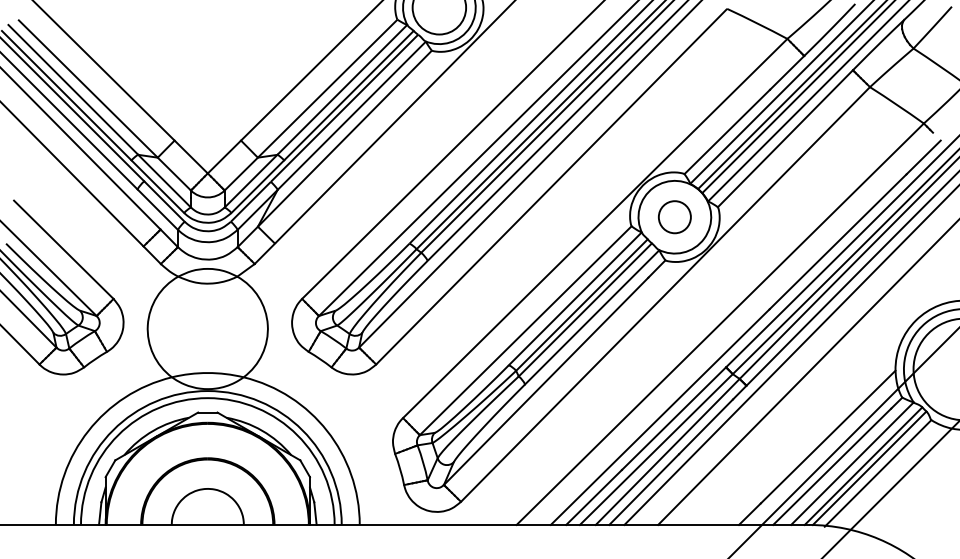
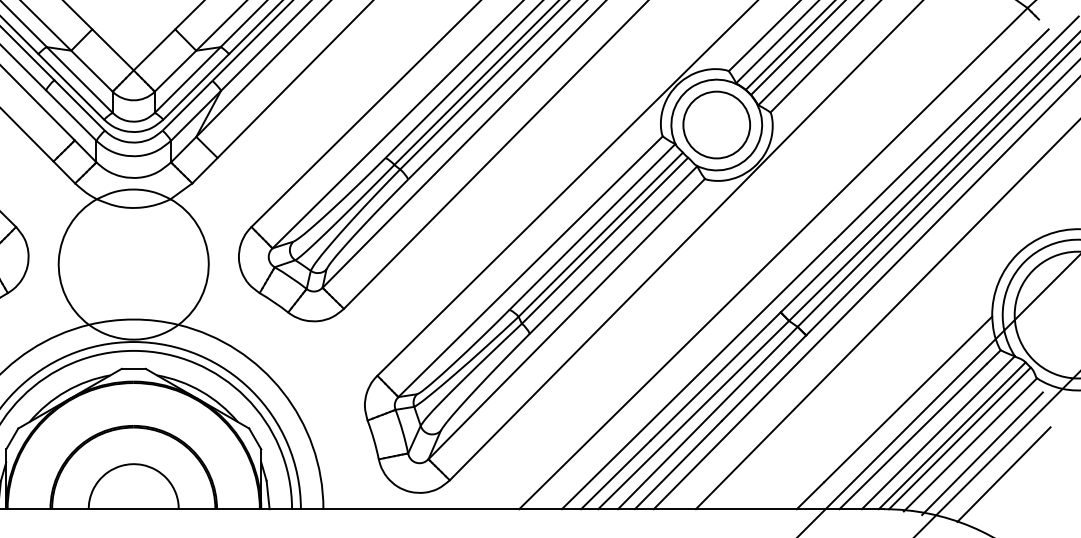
circle: (674, 216) -> (716, 124), size x1.67
line: (887, 480) -> (982, 453), added
line: (904, 497) -> (1003, 474), added

